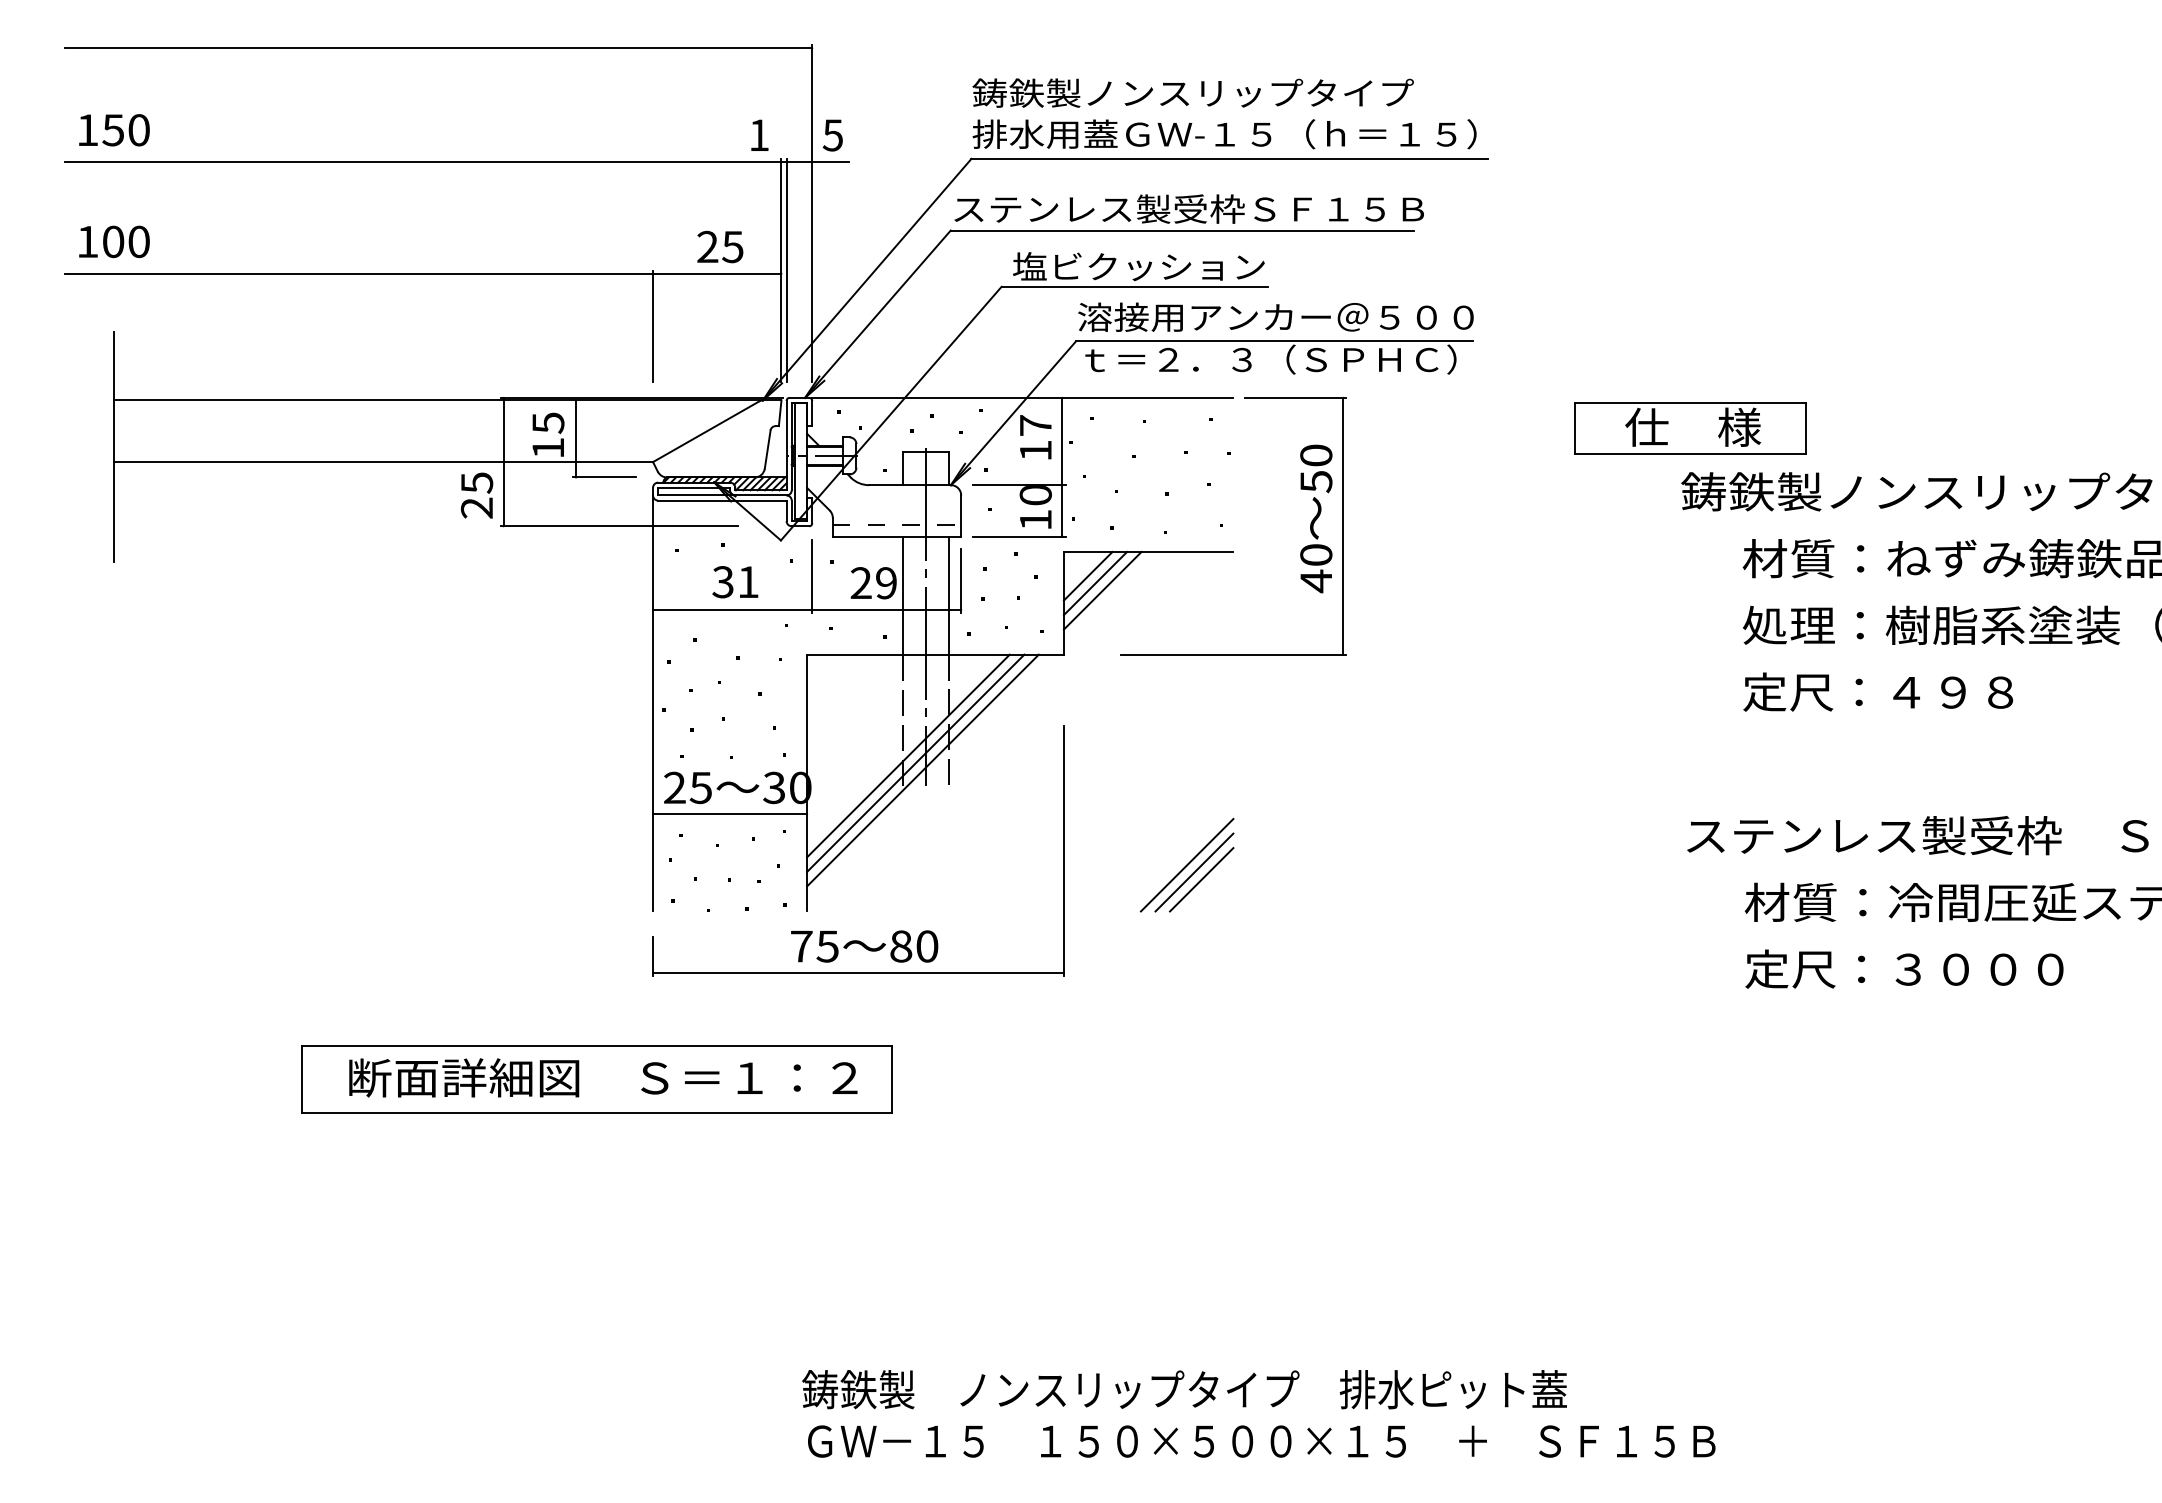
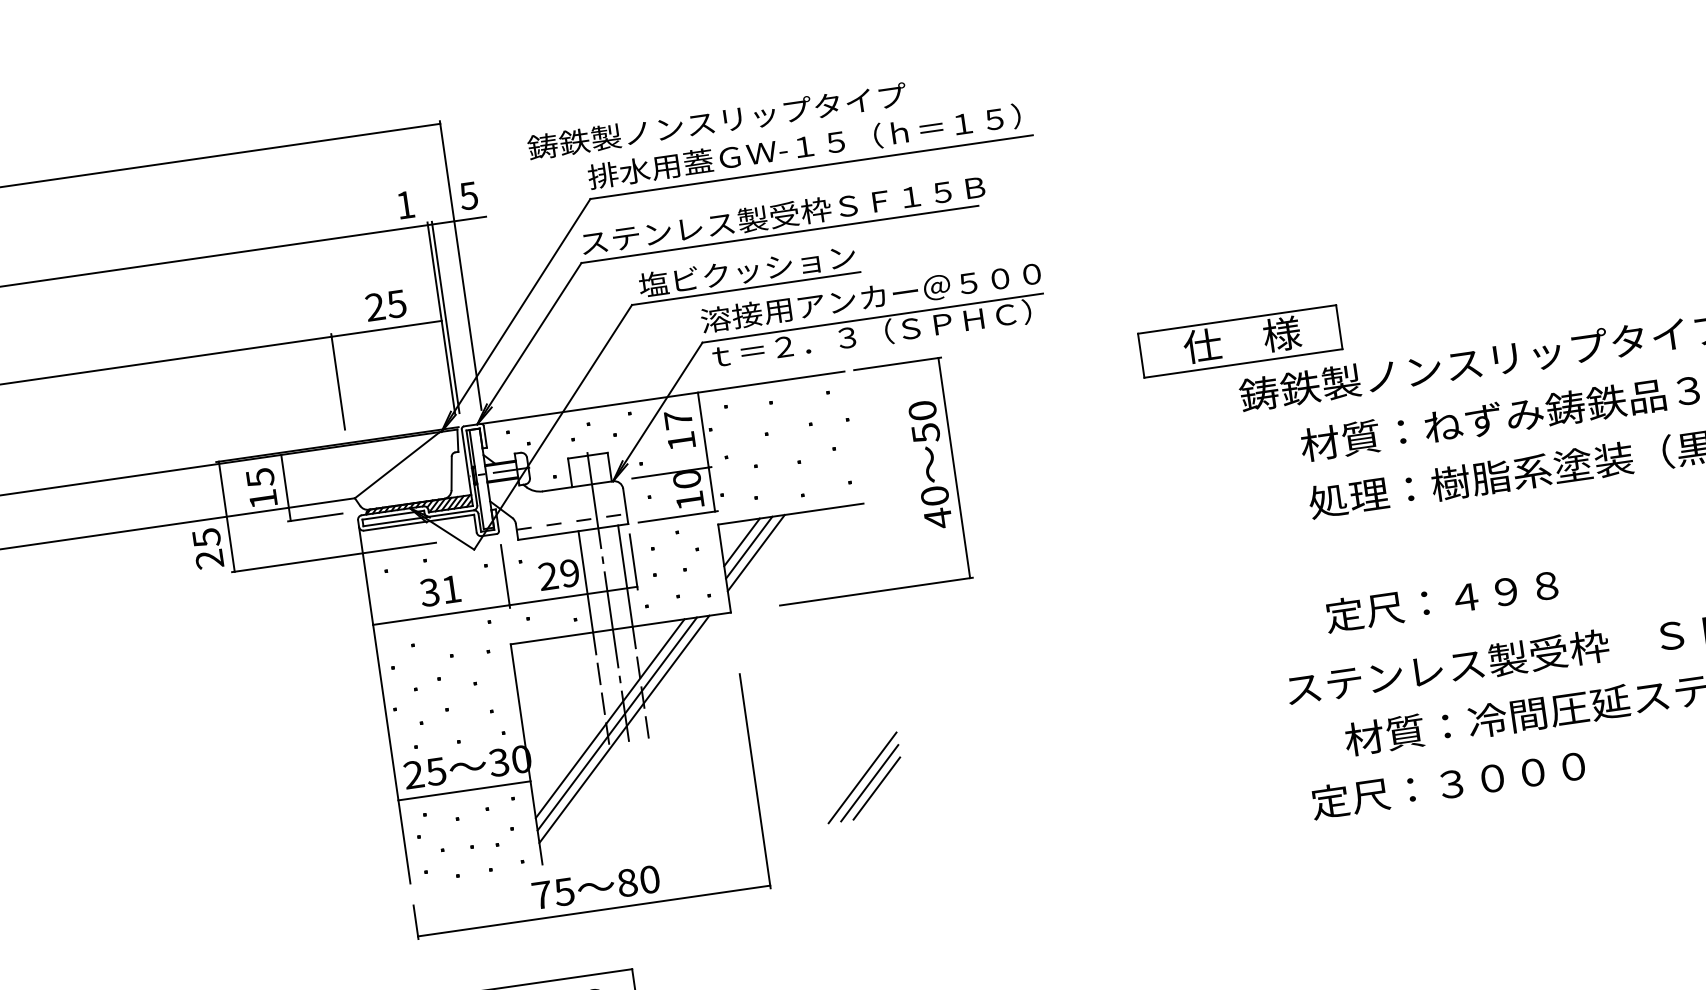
text: (1192, 92) -> (716, 121), moved
text: (1878, 691) -> (1441, 600), moved
text: (1904, 968) -> (1448, 783), moved

